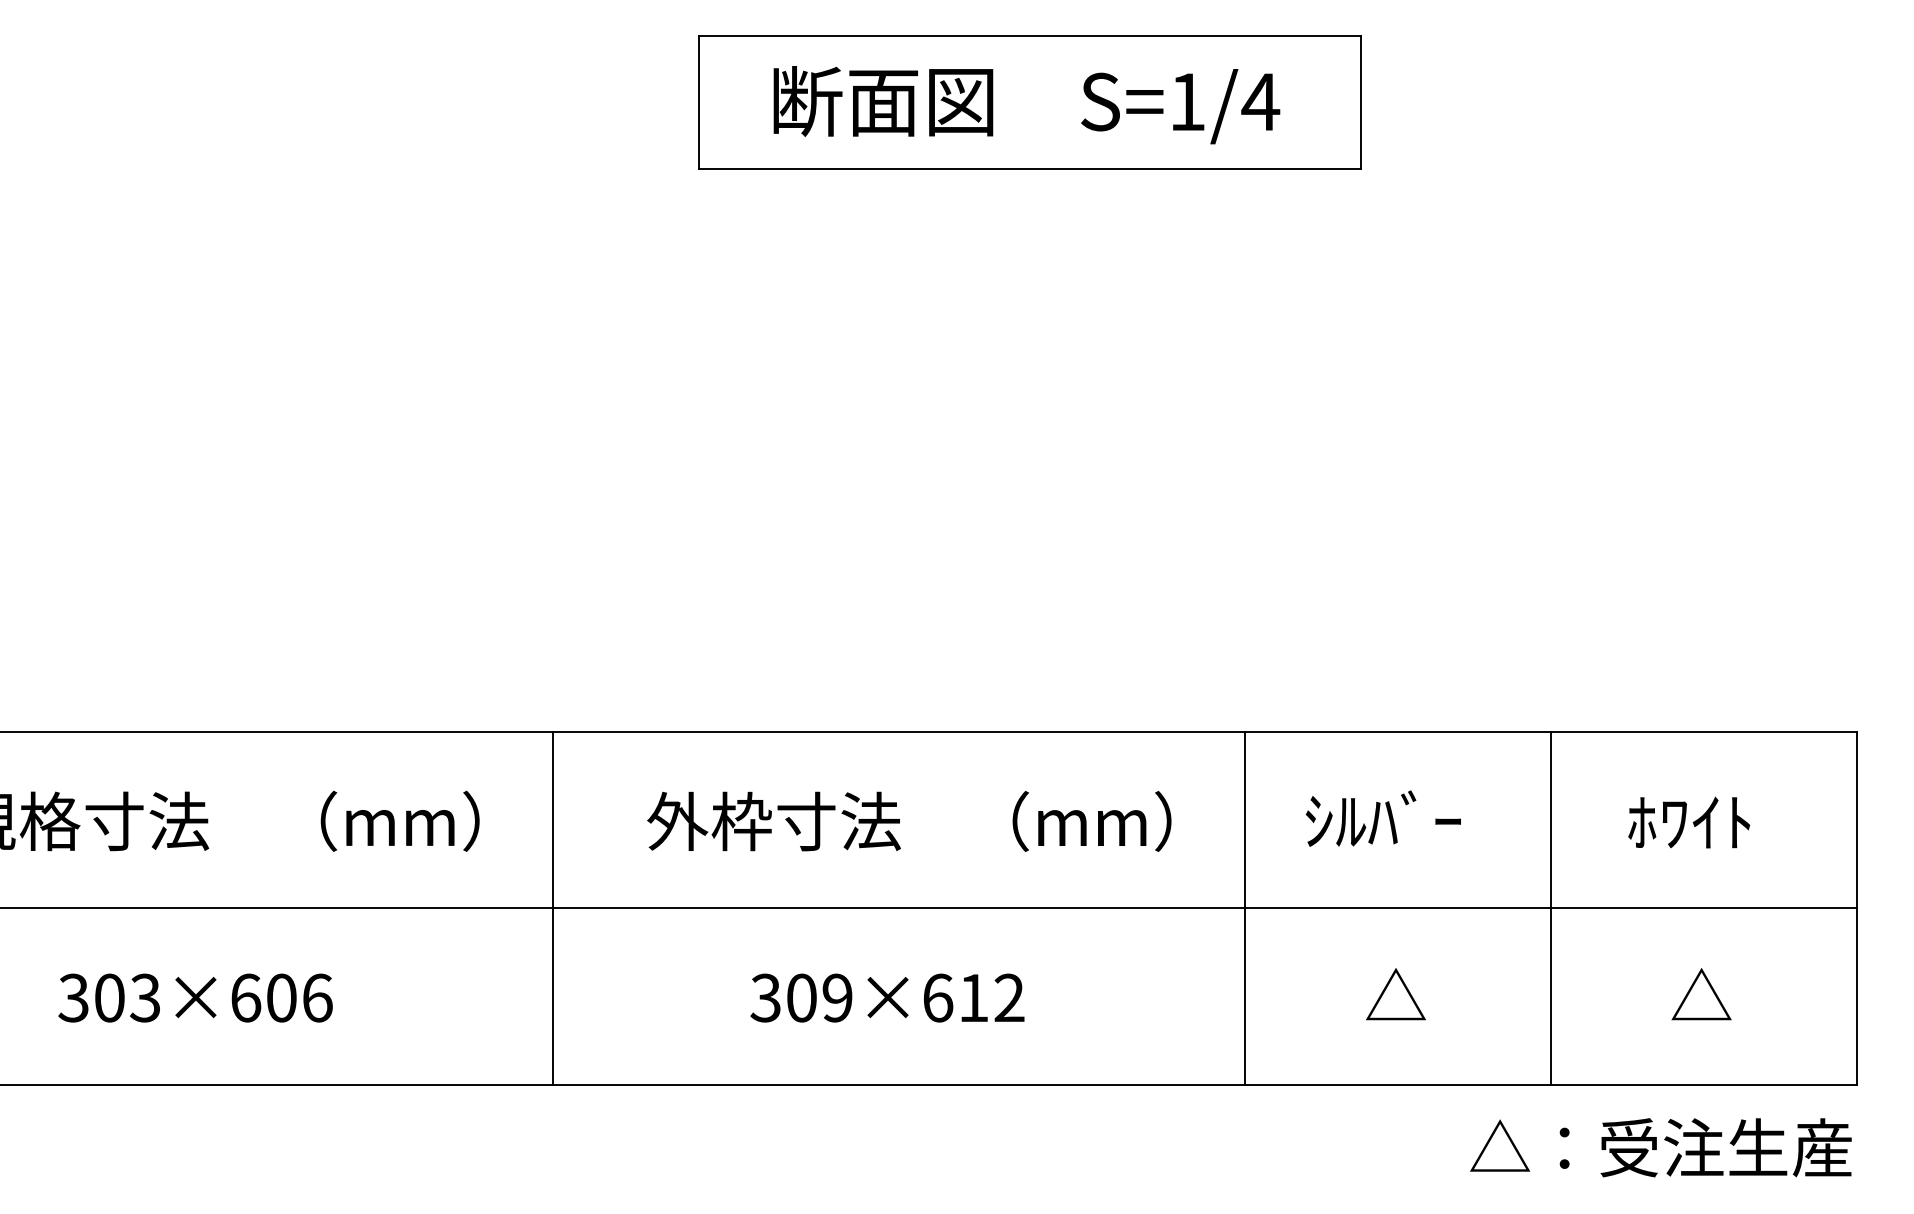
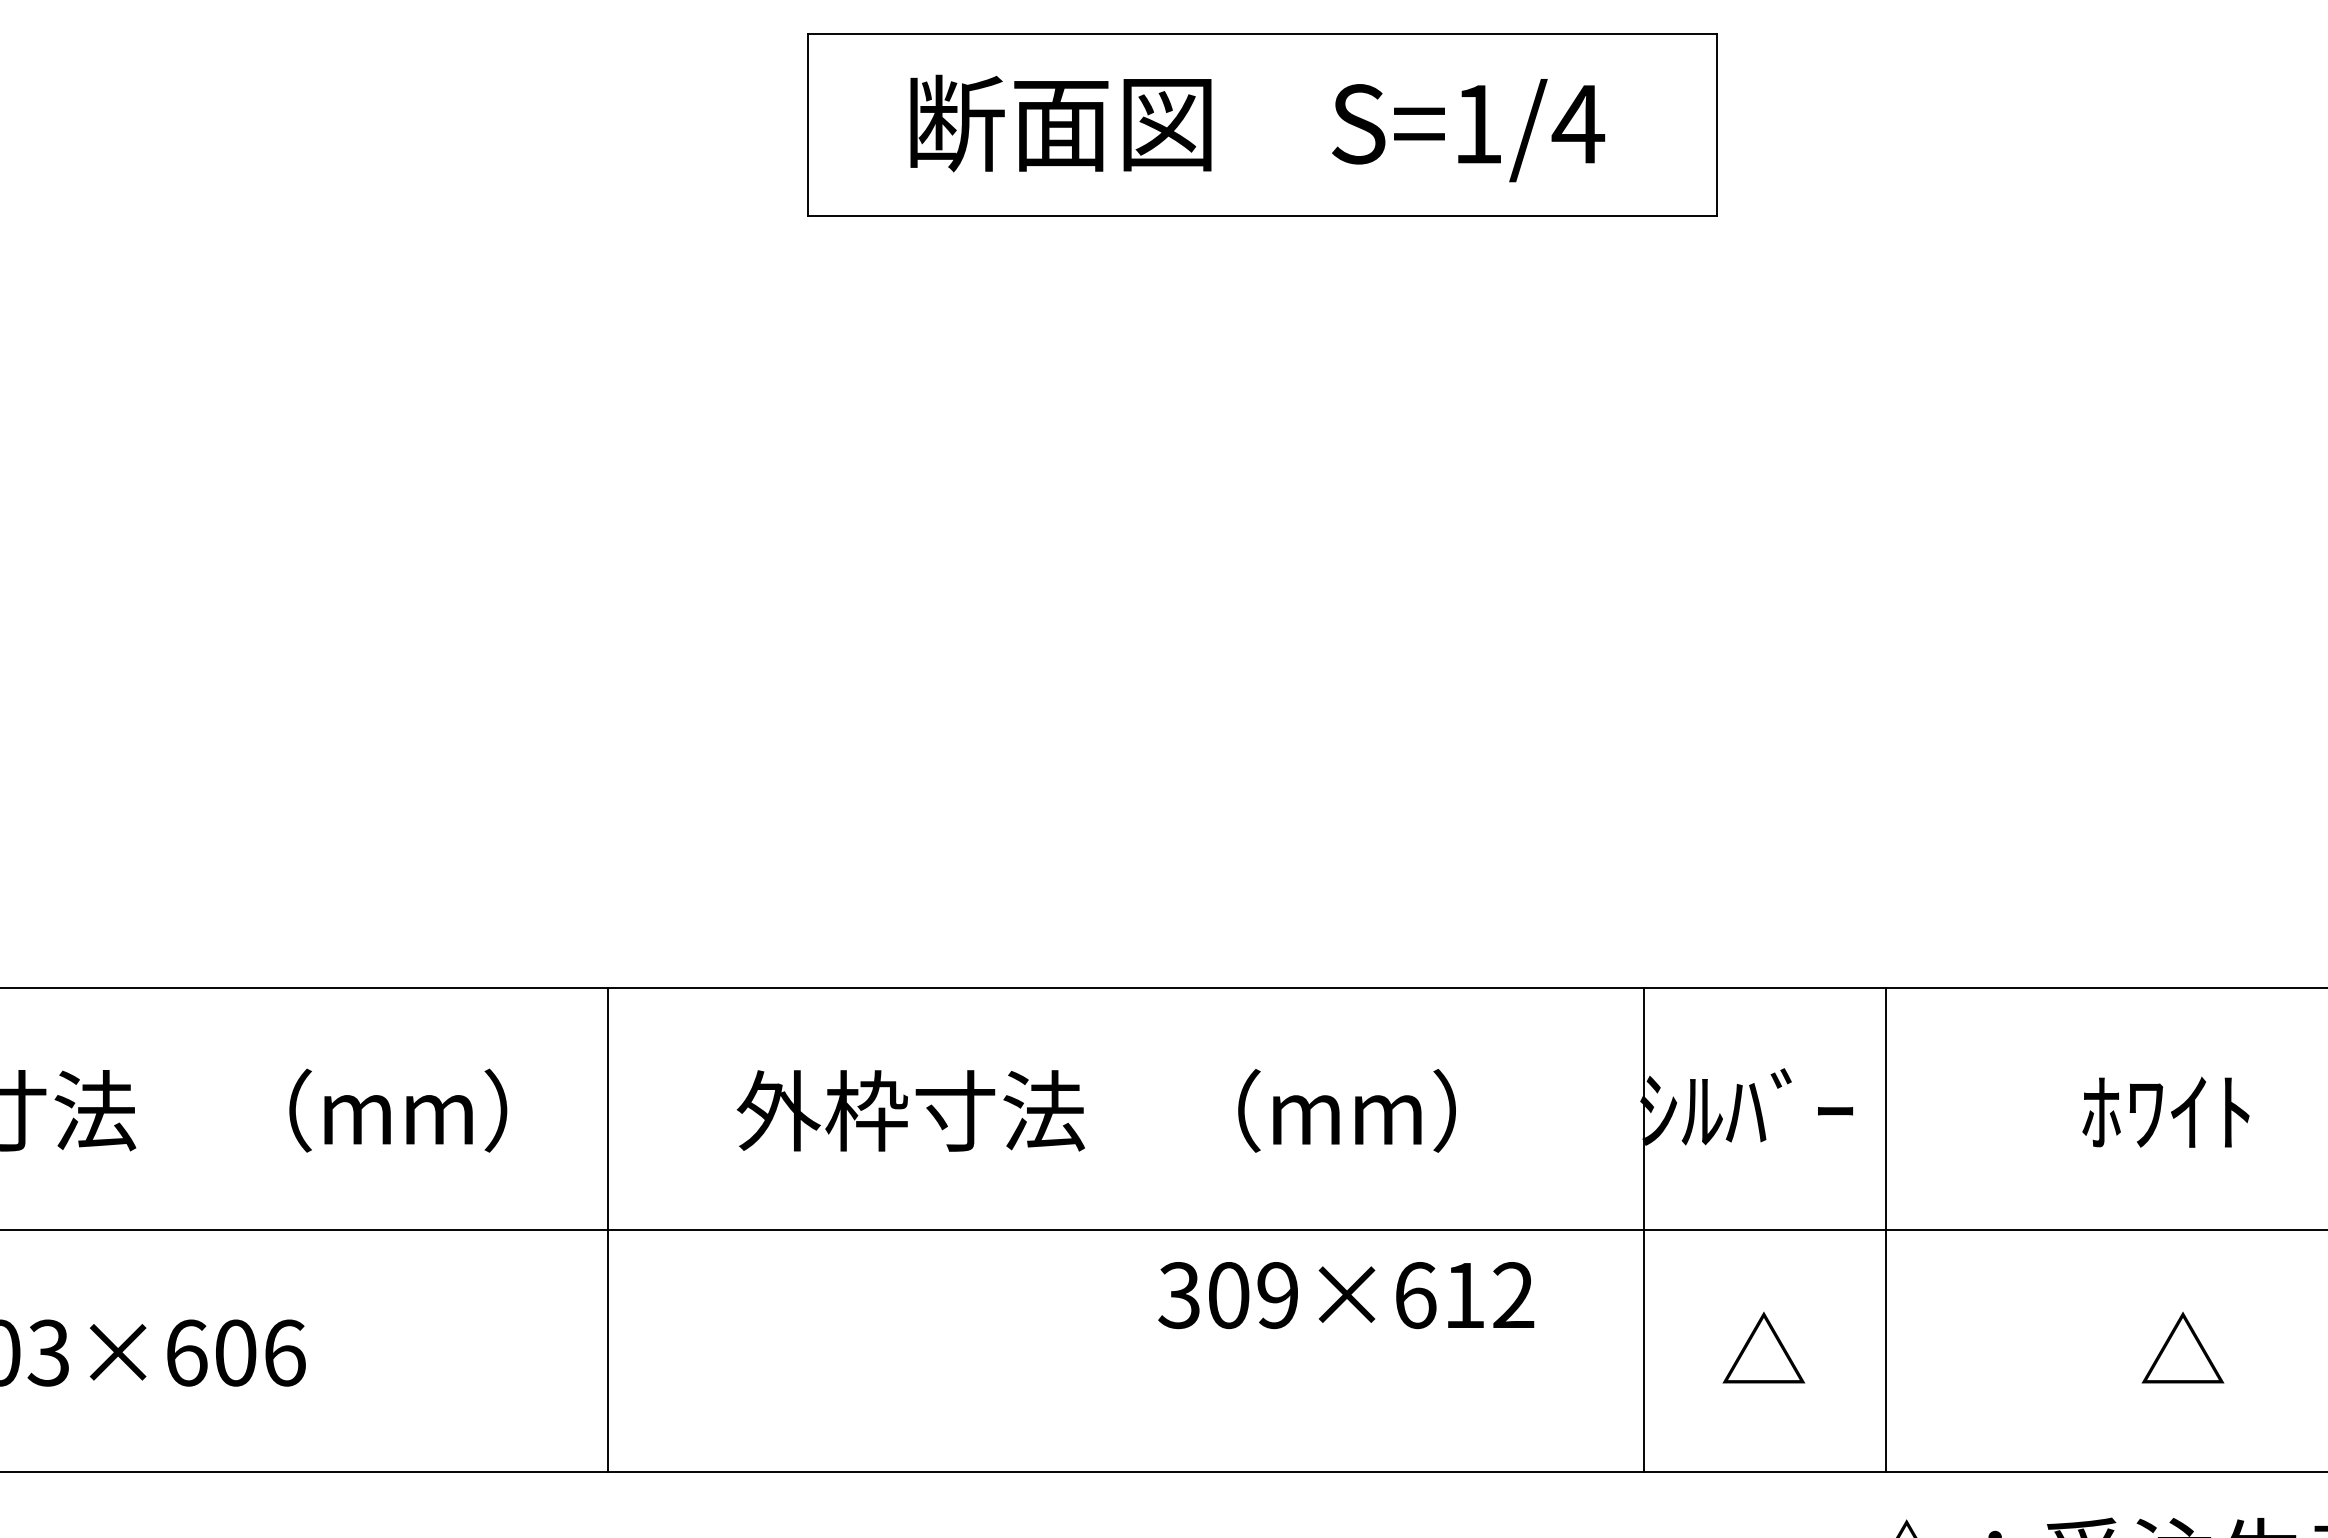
line: (1245, 907) -> (1643, 1228), moved
line: (1550, 907) -> (1885, 1228), moved
text: (887, 997) -> (1346, 1294), moved

